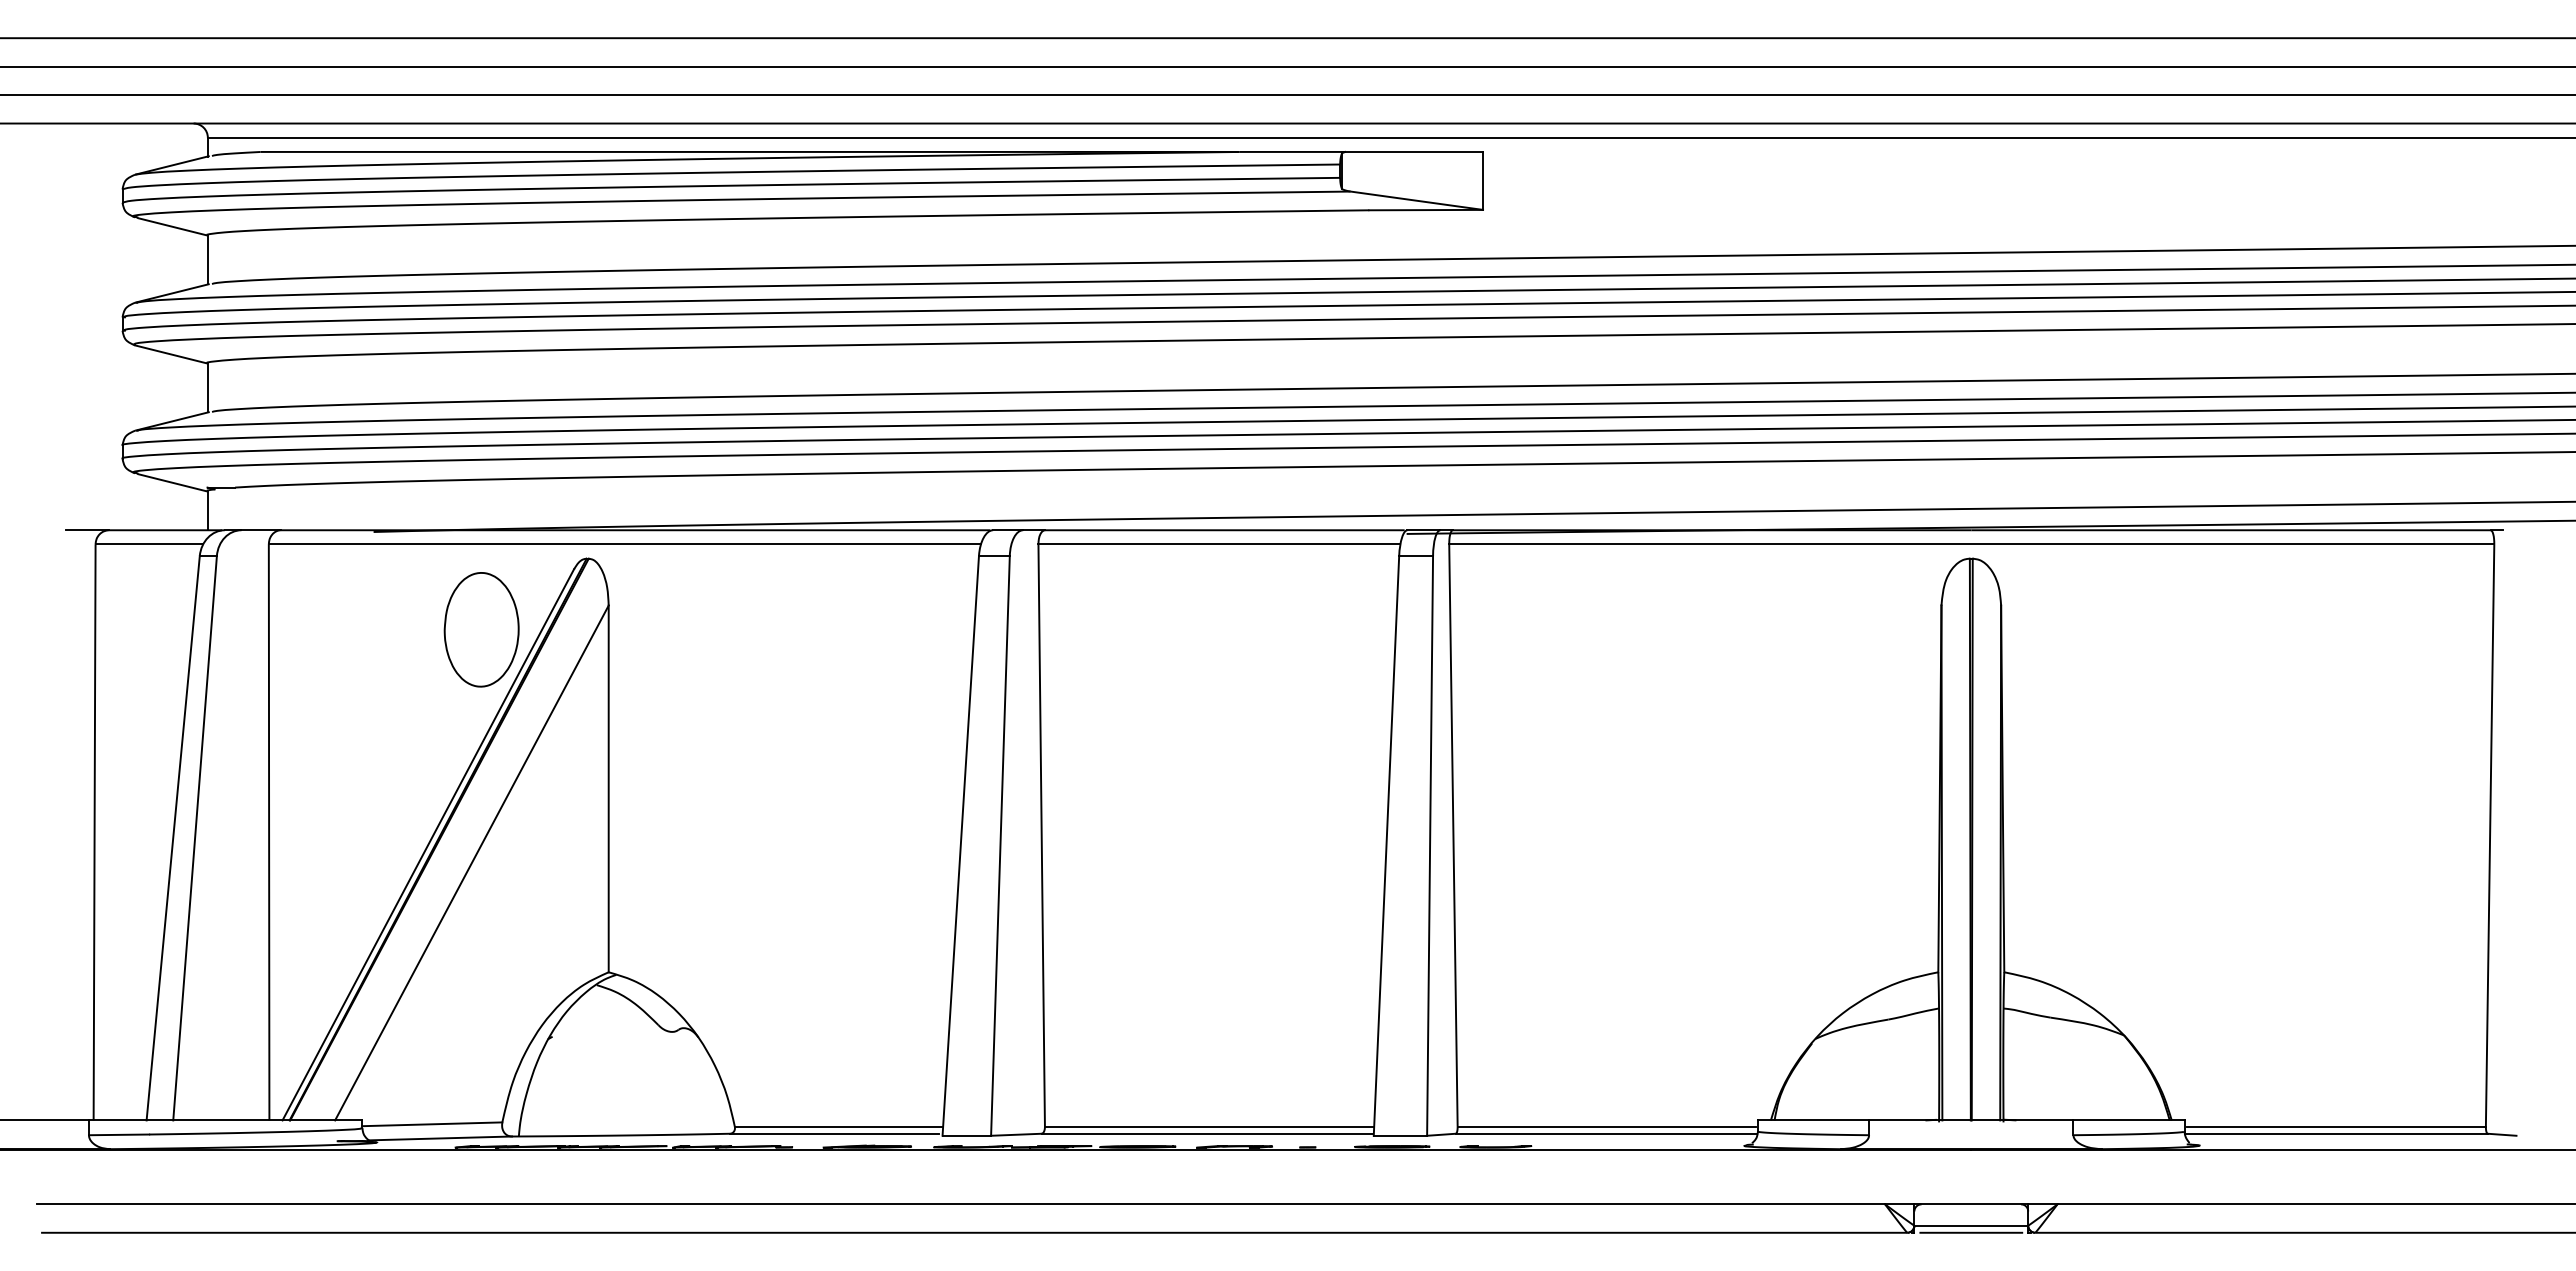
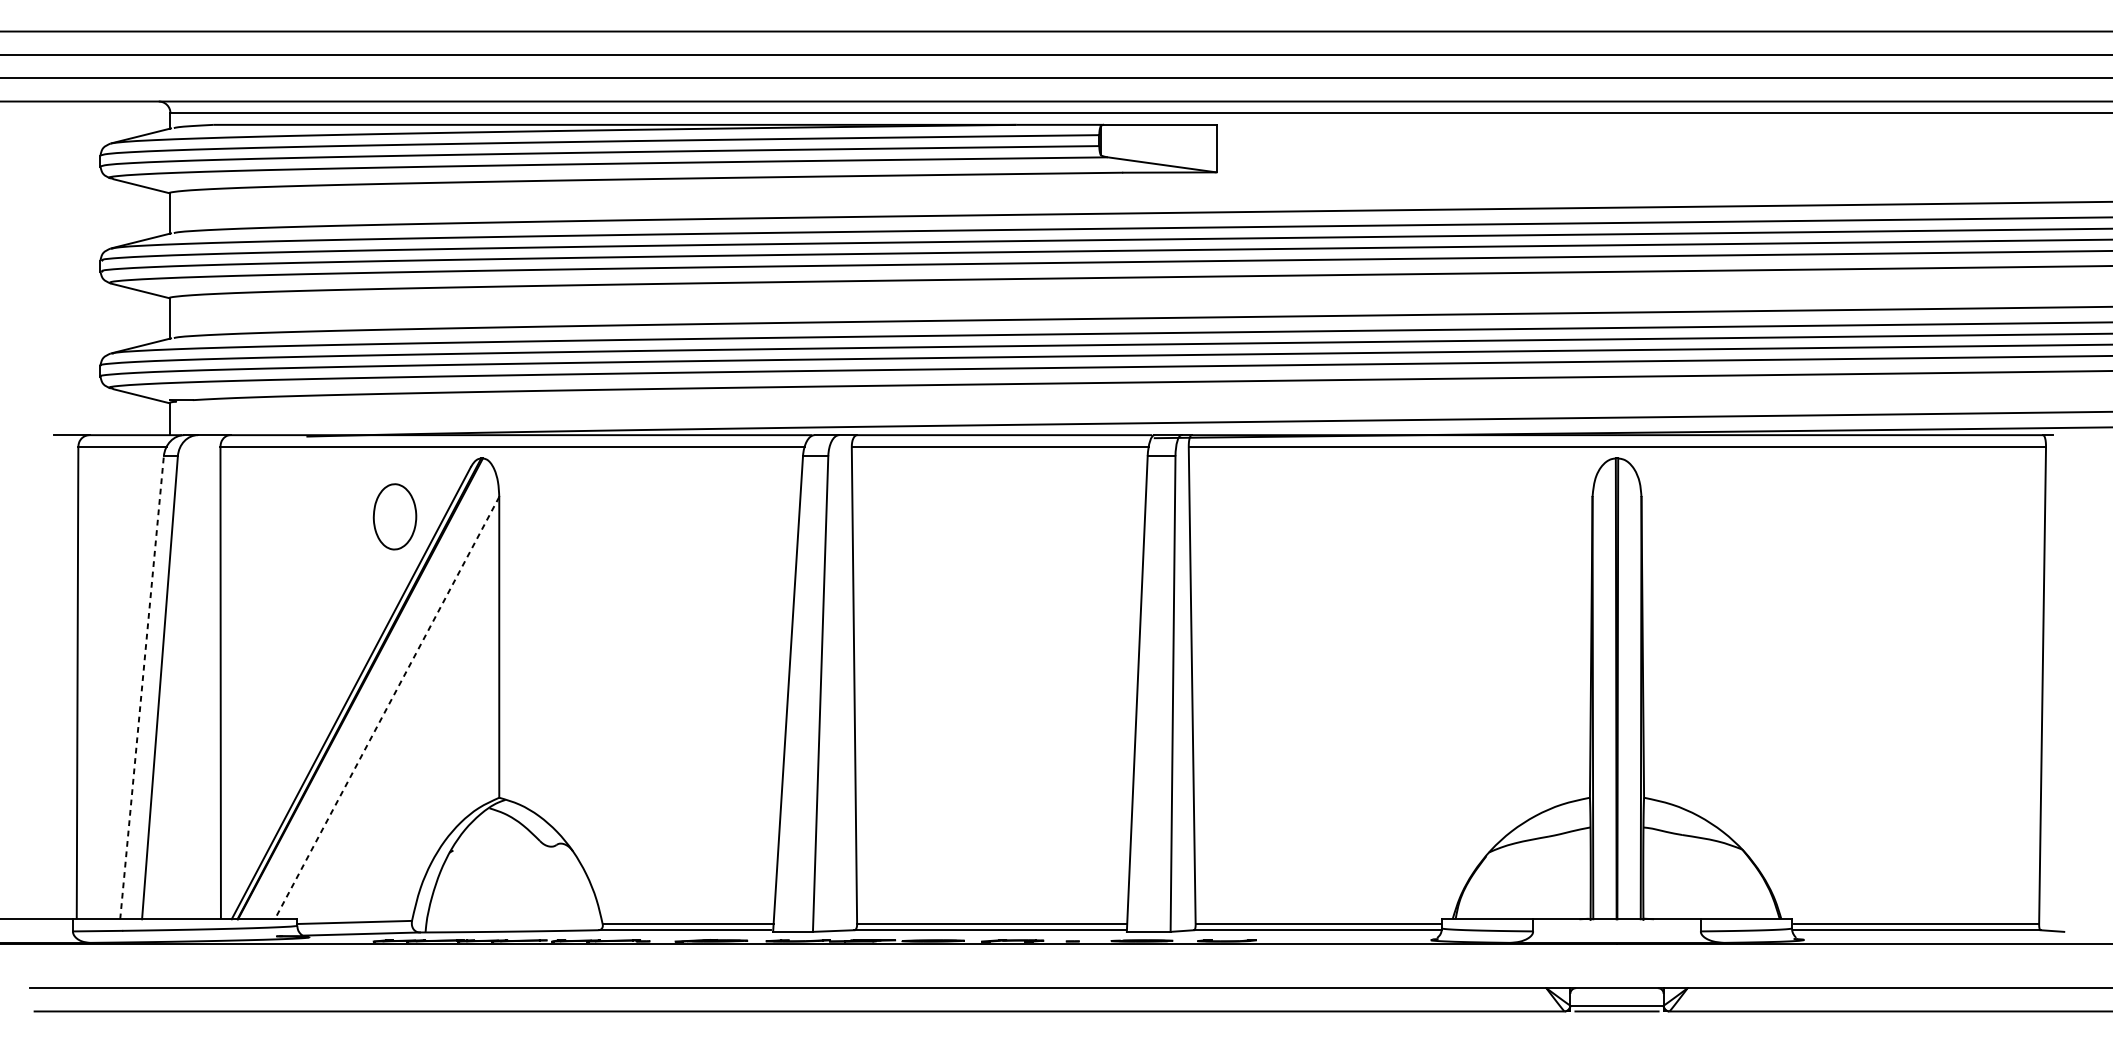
part: (481, 629) -> (394, 516), size x0.7
line: (173, 838) -> (142, 688), solid -> dashed
line: (471, 863) -> (386, 708), solid -> dashed

